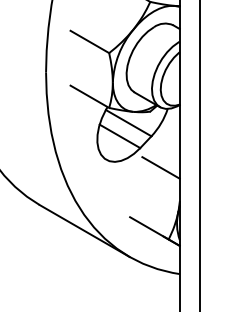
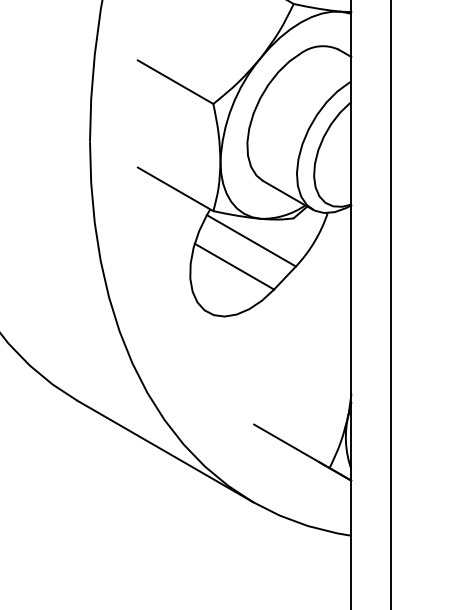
line: (160, 167) -> (313, 327), removed

